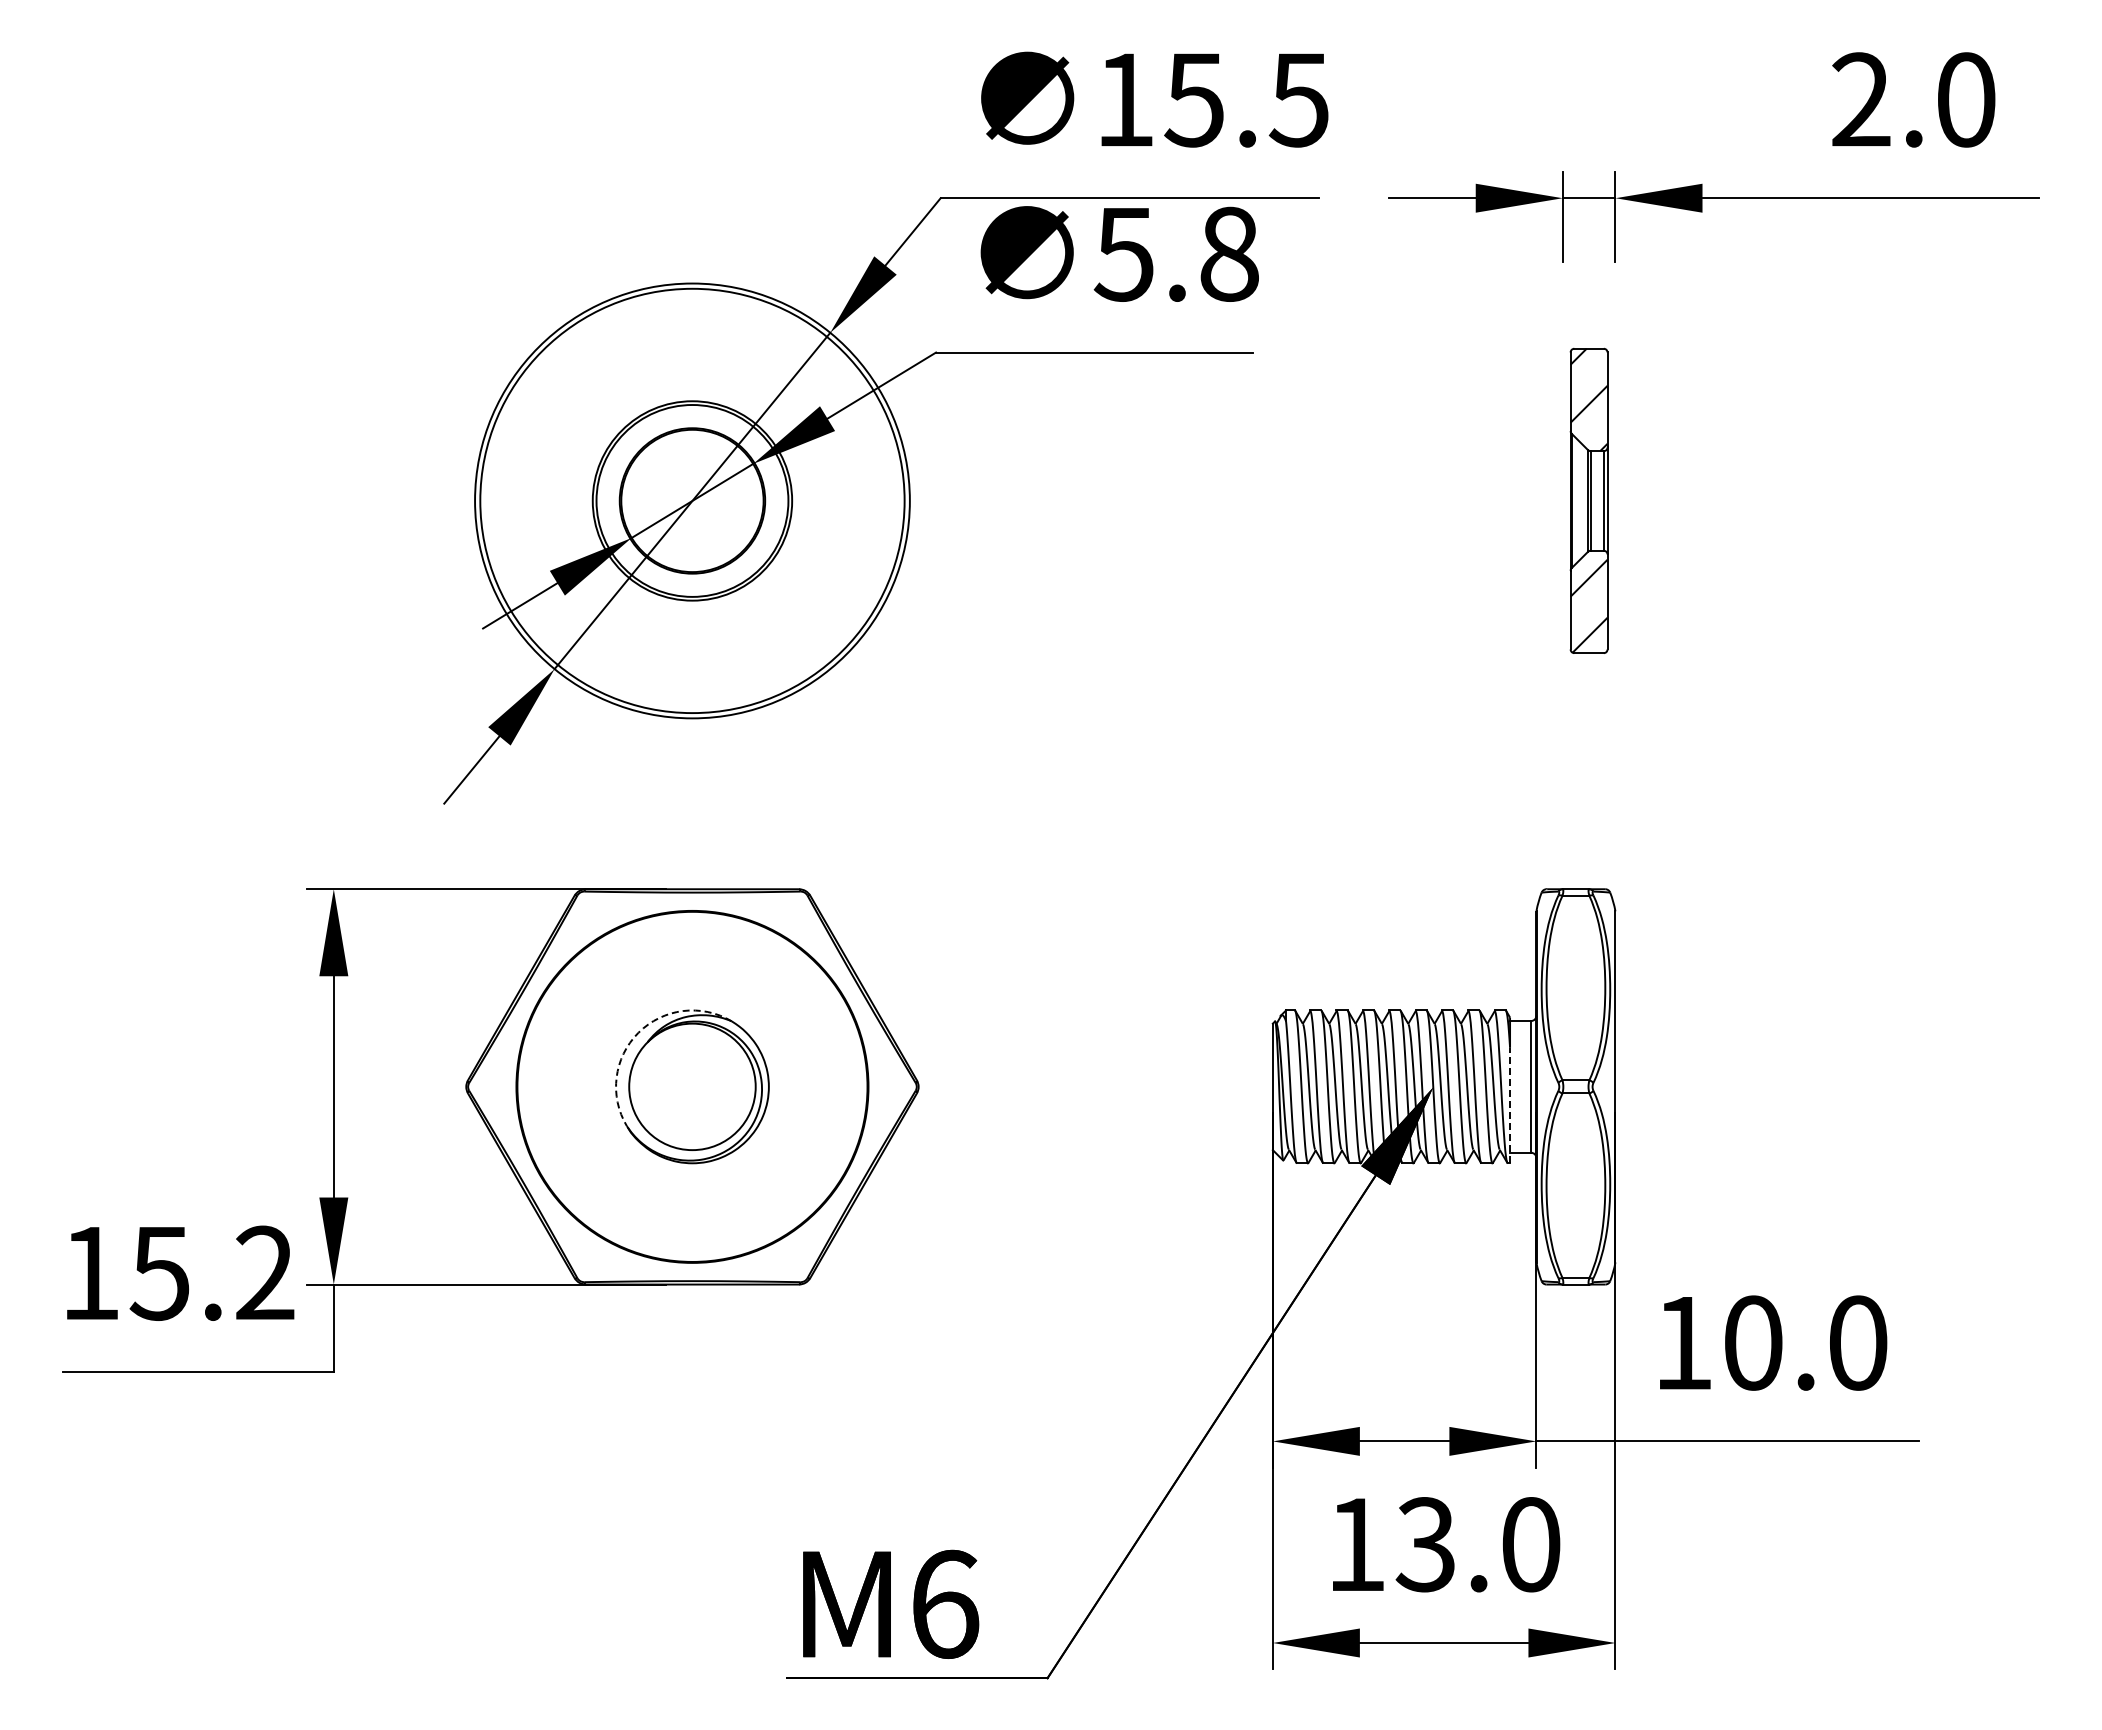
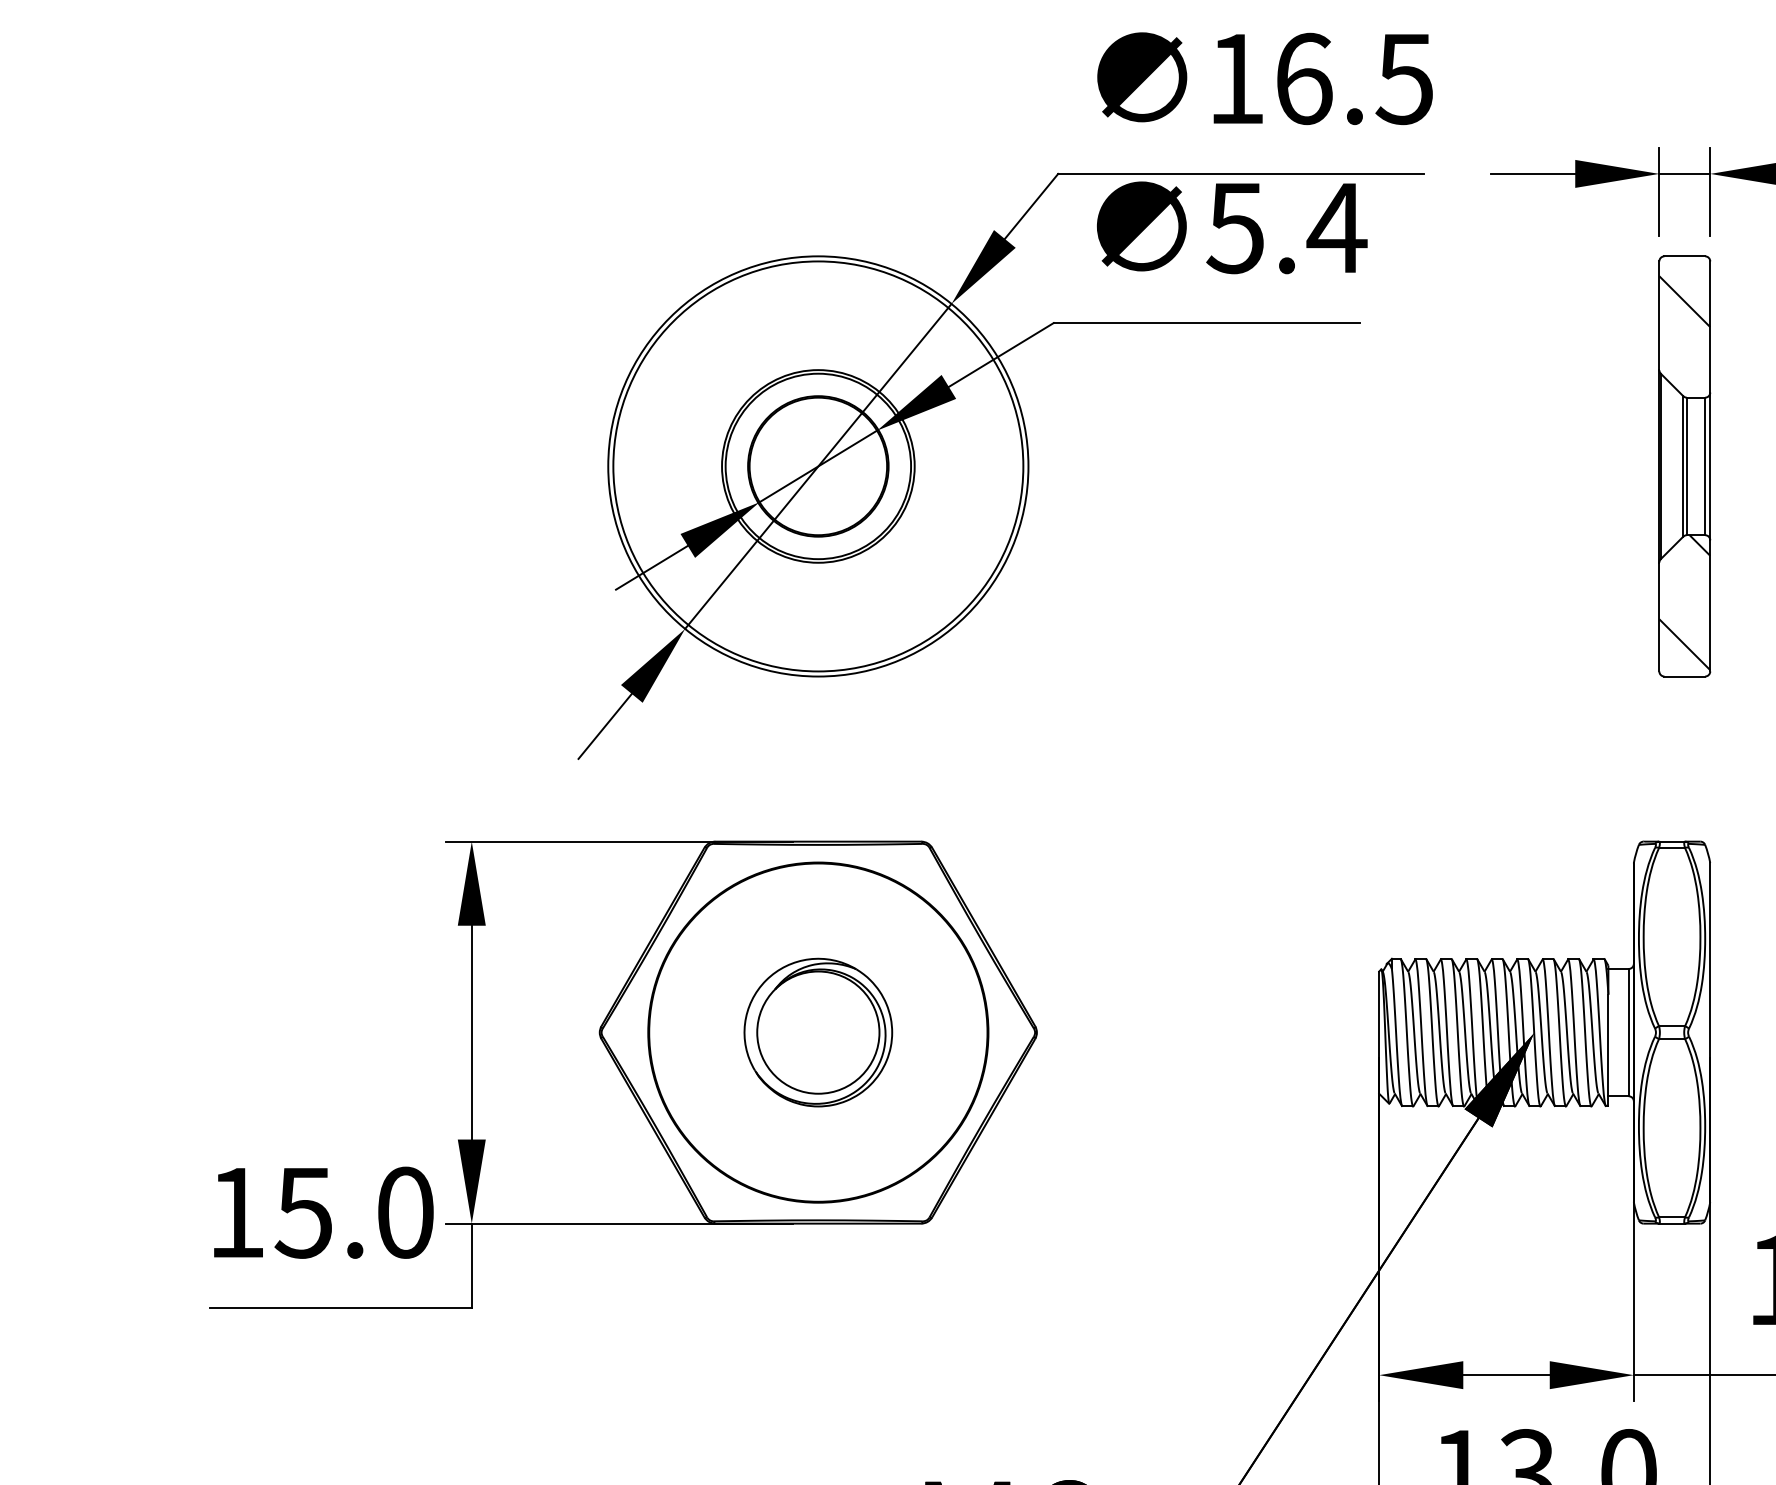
text: (1194, 99) -> (1303, 78), 15.5 -> 16.5
text: (1228, 253) -> (1336, 227), 5.8 -> 5.4
part: (1588, 500) -> (1684, 466), size x1.43
arc: (638, 1032) -> (766, 980), dashed -> solid
line: (1510, 1105) -> (1608, 1050), dashed -> solid
text: (265, 1272) -> (405, 1211), 15.2 -> 15.0

